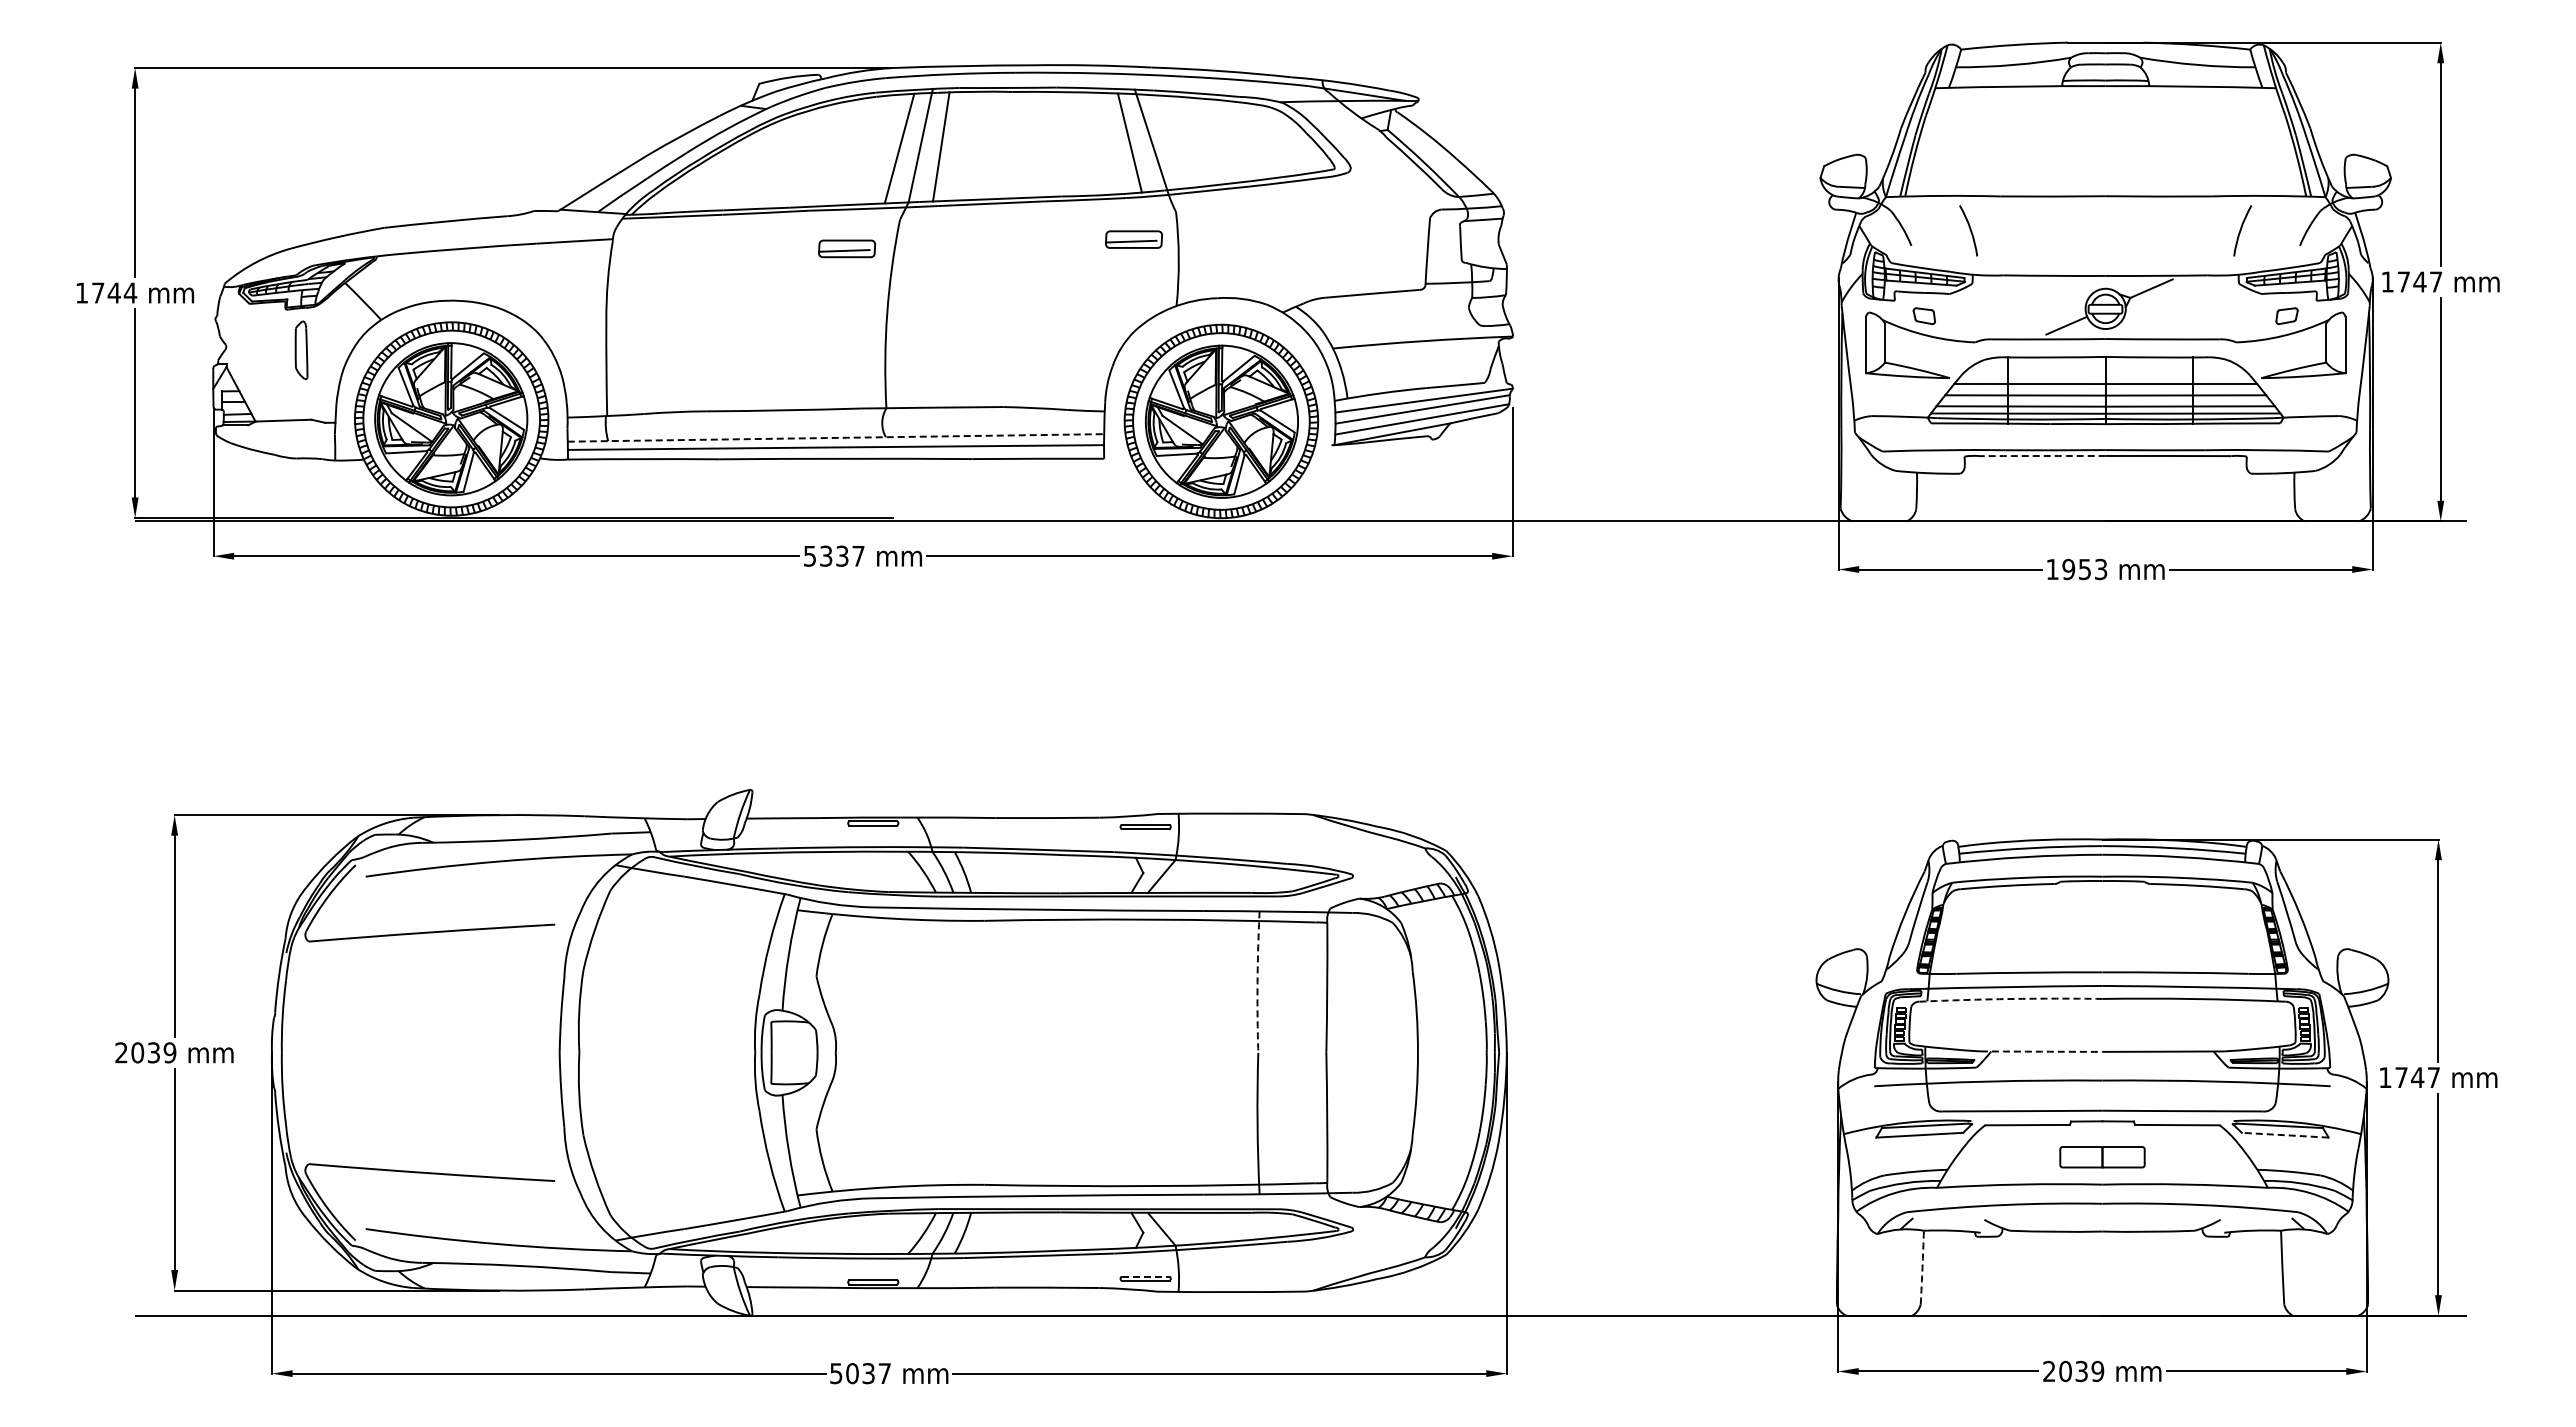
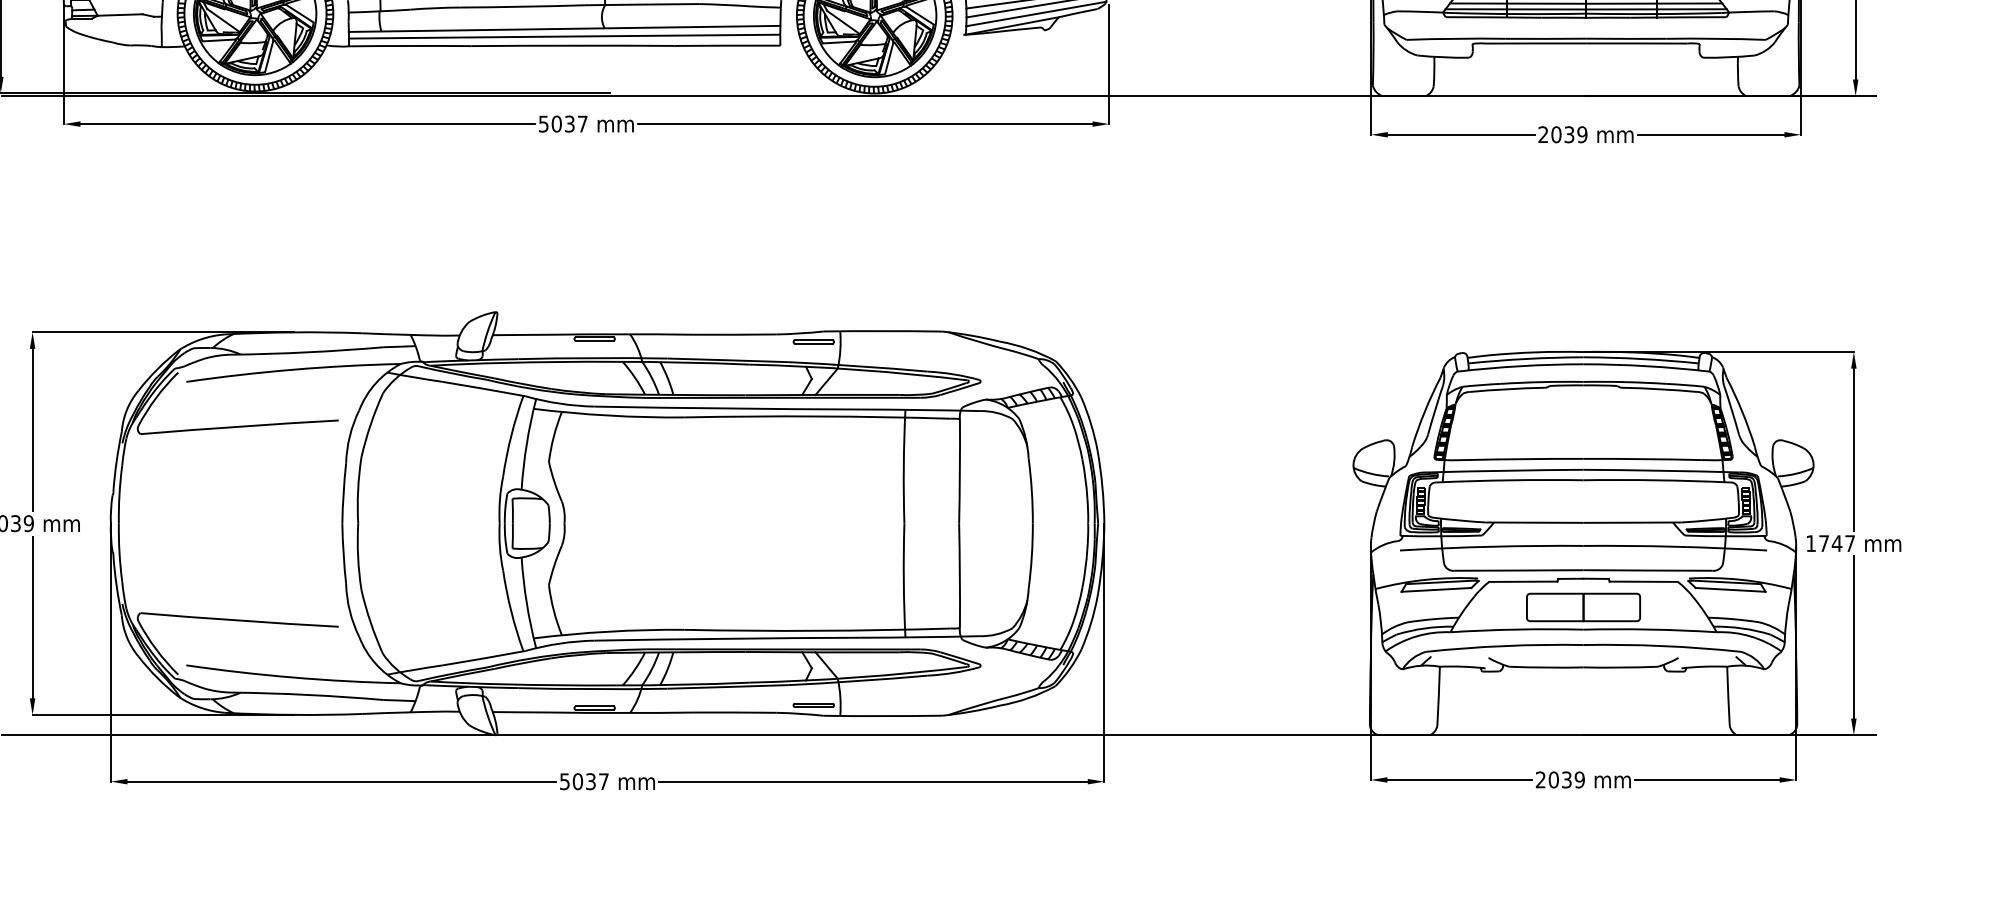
line: (836, 437) -> (565, 28), dashed -> solid
arc: (2042, 456) -> (1535, 43), dashed -> solid
text: (825, 555) -> (556, 123), 5337 -> 5037
text: (2076, 569) -> (1562, 134), 1953 -> 2039
arc: (1257, 982) -> (903, 467), dashed -> solid
arc: (2010, 999) -> (1509, 480), dashed -> solid
arc: (2041, 1051) -> (1534, 522), dashed -> solid
line: (2284, 1135) -> (1729, 590), dashed -> solid
part: (2102, 1157) -> (1583, 607), size x1.67
arc: (1922, 1267) -> (1438, 696), dashed -> solid
line: (1145, 1276) -> (813, 703), dashed -> solid

